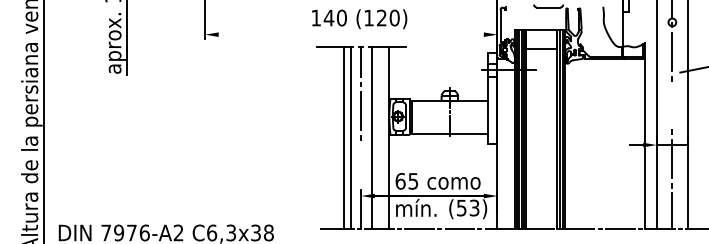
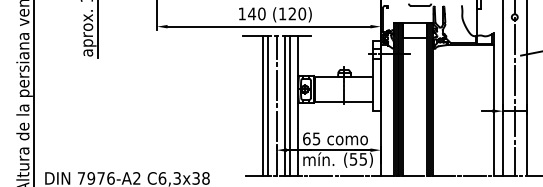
line: (350, 34) -> (268, 26), added
line: (672, 105) -> (514, 80), added
line: (379, 137) -> (290, 105), added
line: (361, 163) -> (276, 125), added
text: (474, 206) -> (363, 158), (53) -> (55)

